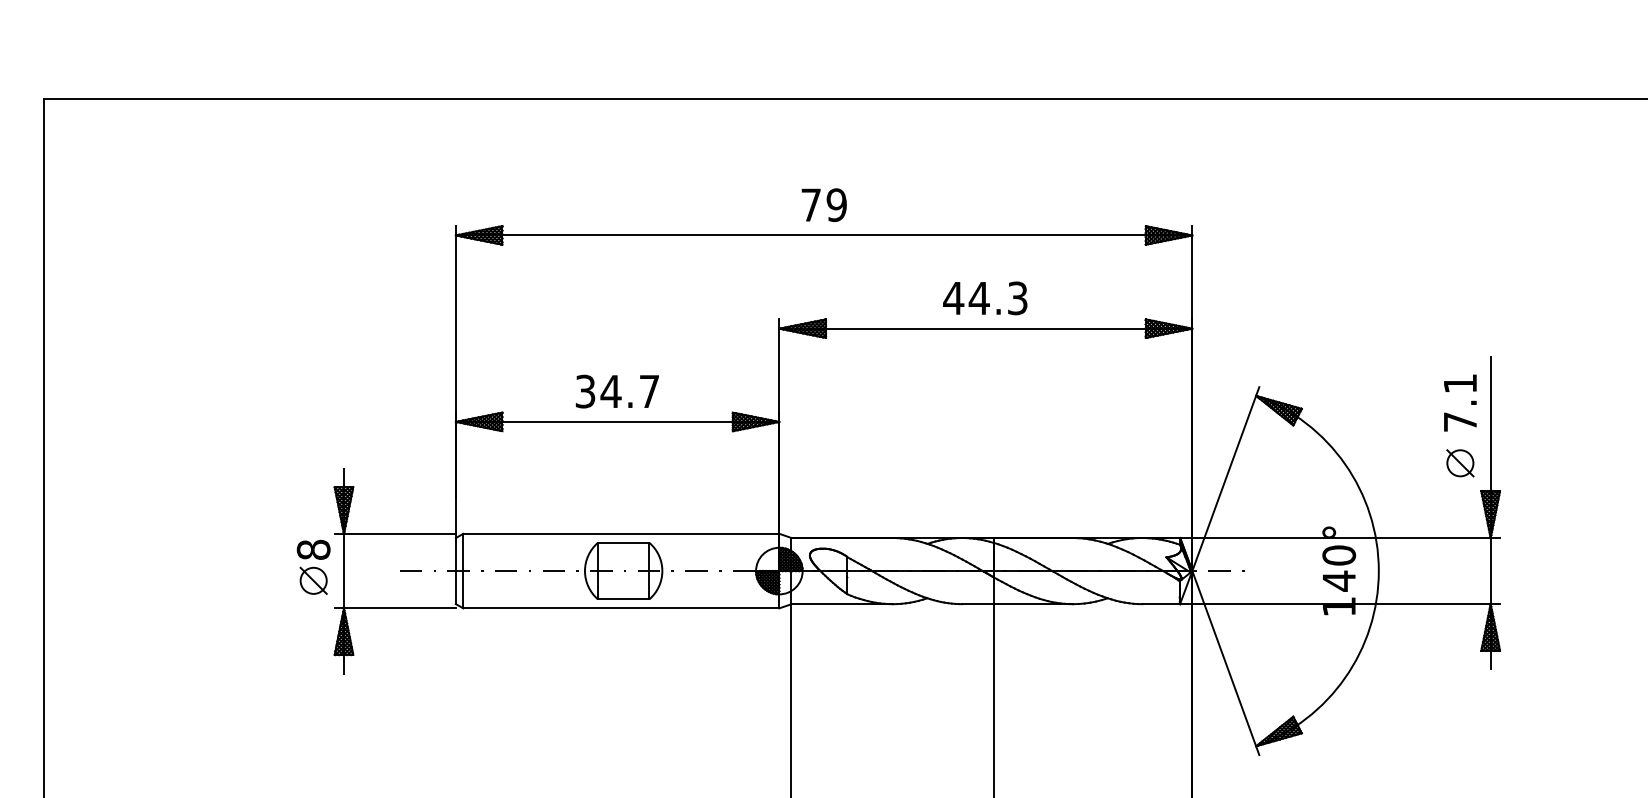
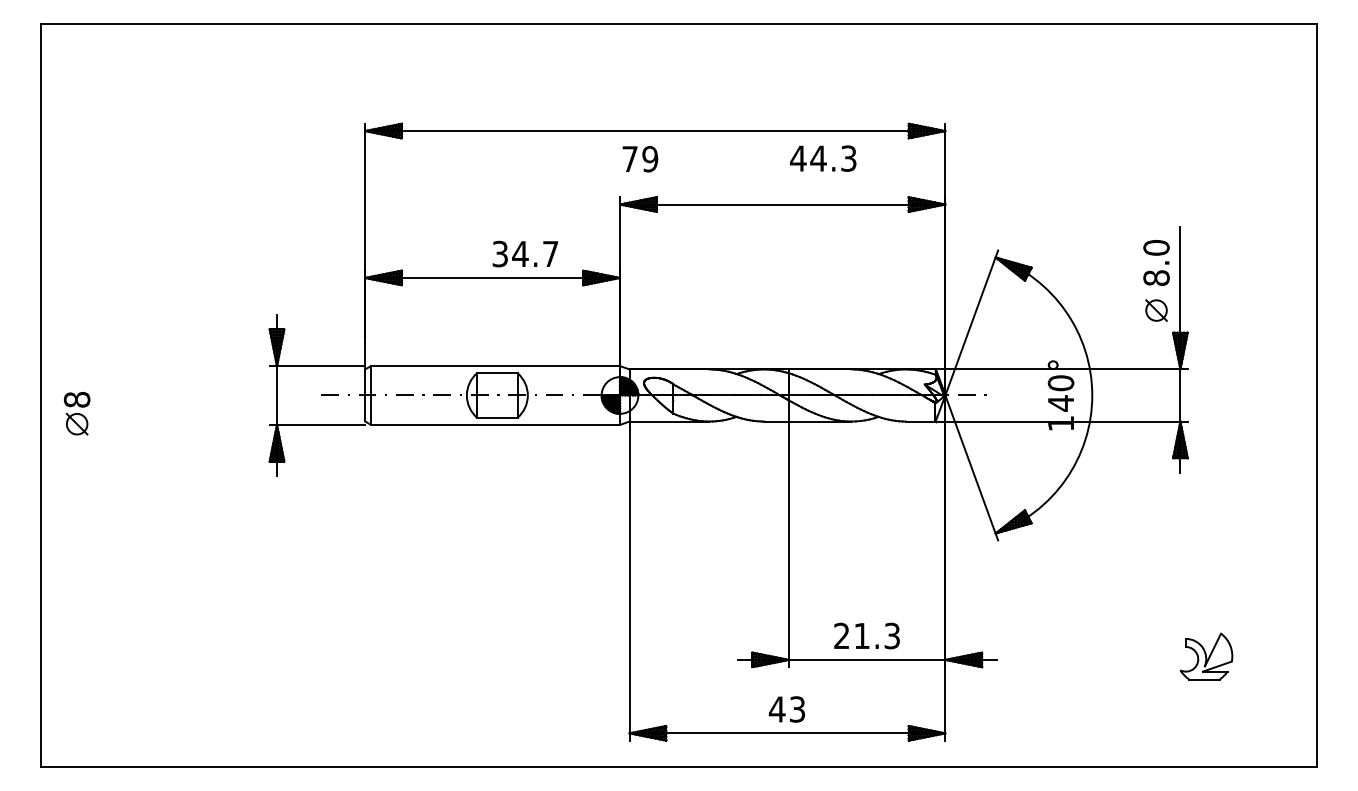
text: (824, 205) -> (640, 159), moved
text: (985, 298) -> (823, 158), moved
text: (617, 390) -> (525, 253), moved
text: (1460, 402) -> (1156, 262), 7.1 -> 8.0
part: (312, 567) -> (76, 413), moved

